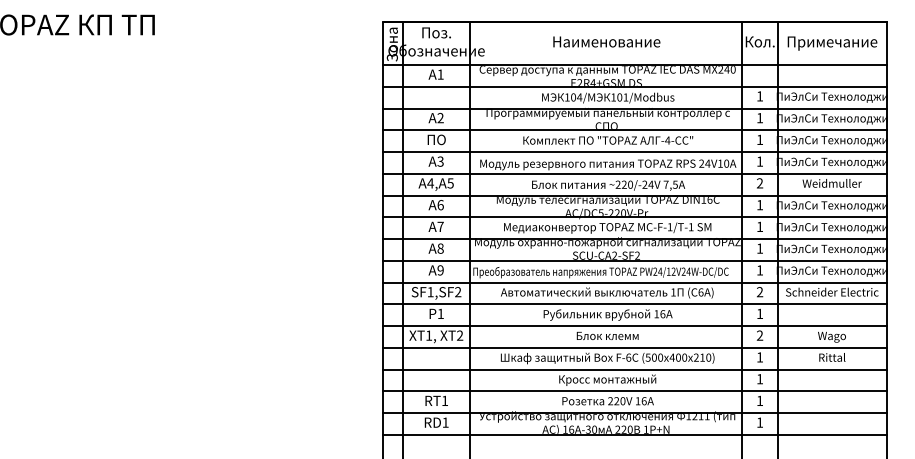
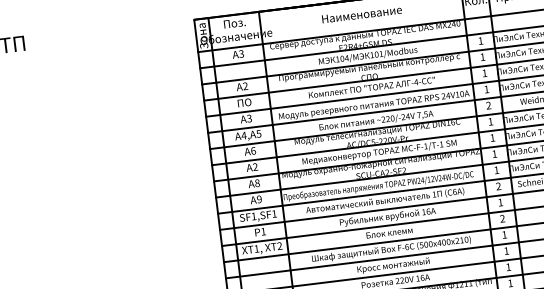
text: (440, 74) -> (241, 53), 1 -> 3
text: (440, 226) -> (255, 166), 7 -> 2
text: (458, 292) -> (274, 214), SF1,SF2 -> SF1,SF1

